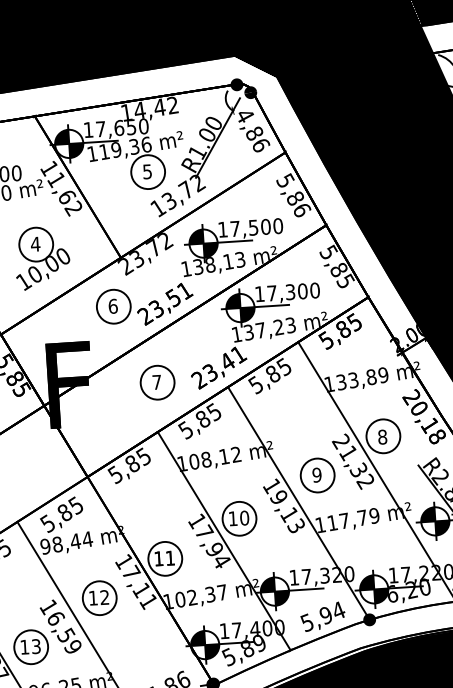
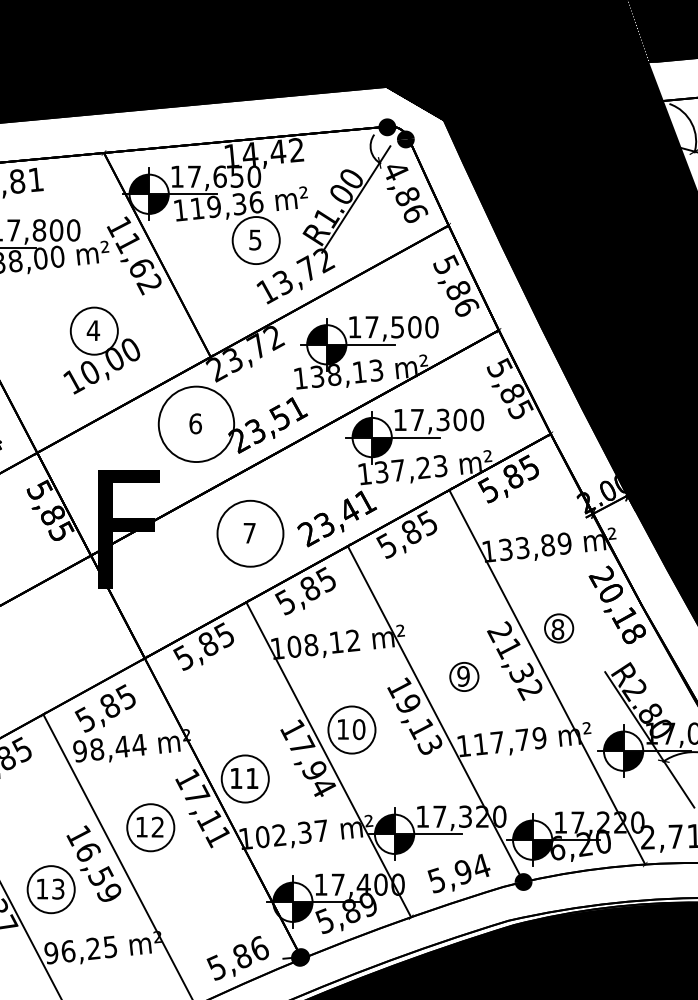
circle: (113, 306) -> (196, 423), size x1.6
circle: (157, 382) -> (250, 533), size x1.4
circle: (382, 436) -> (558, 628), size x0.6
circle: (317, 475) -> (463, 676), size x0.6

